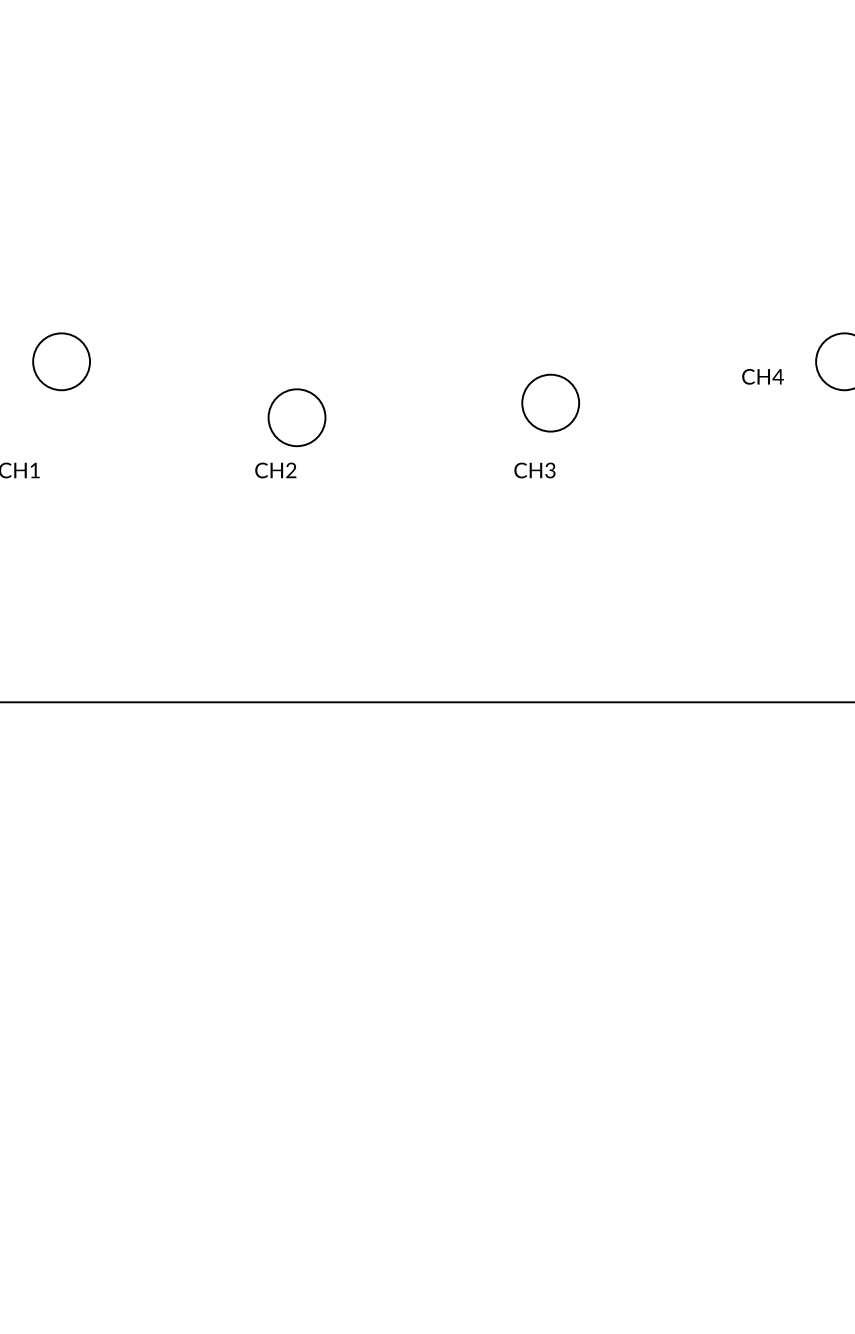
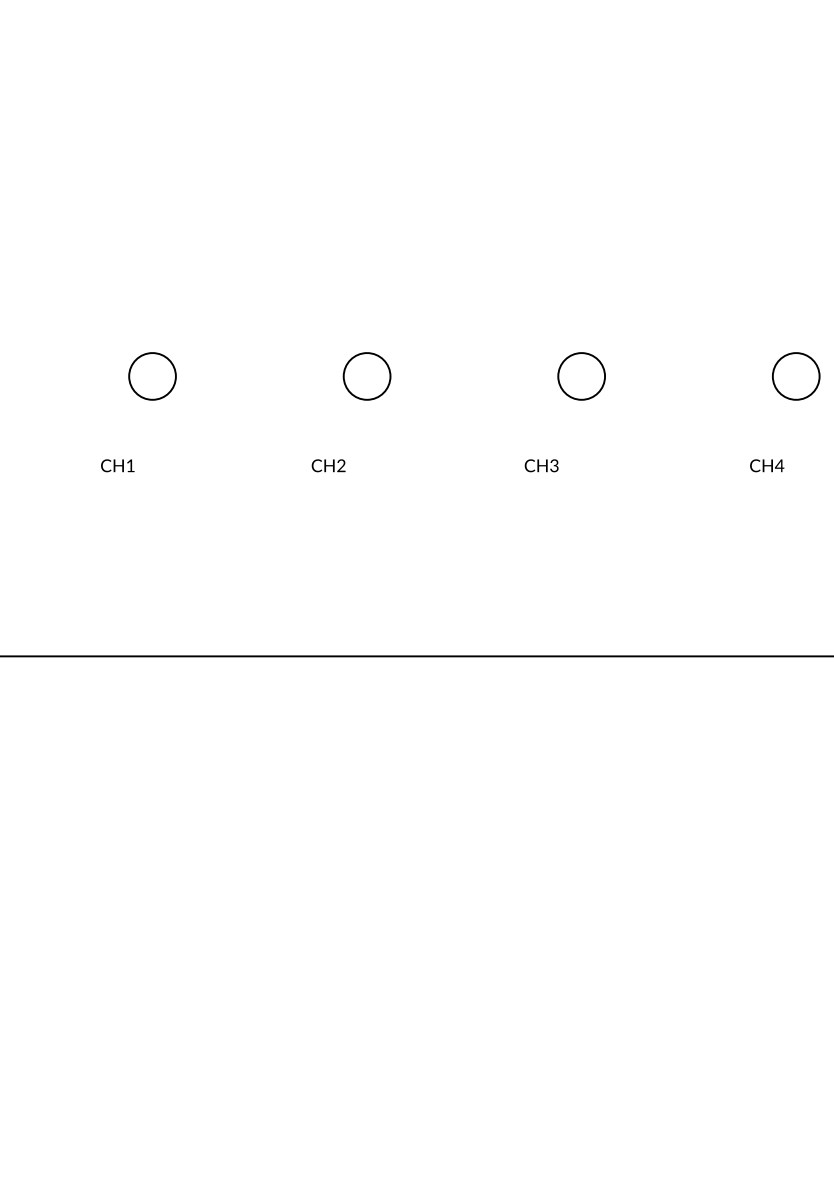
text: (763, 376) -> (767, 465), moved
part: (550, 403) -> (581, 376), moved
part: (296, 417) -> (366, 376), moved

